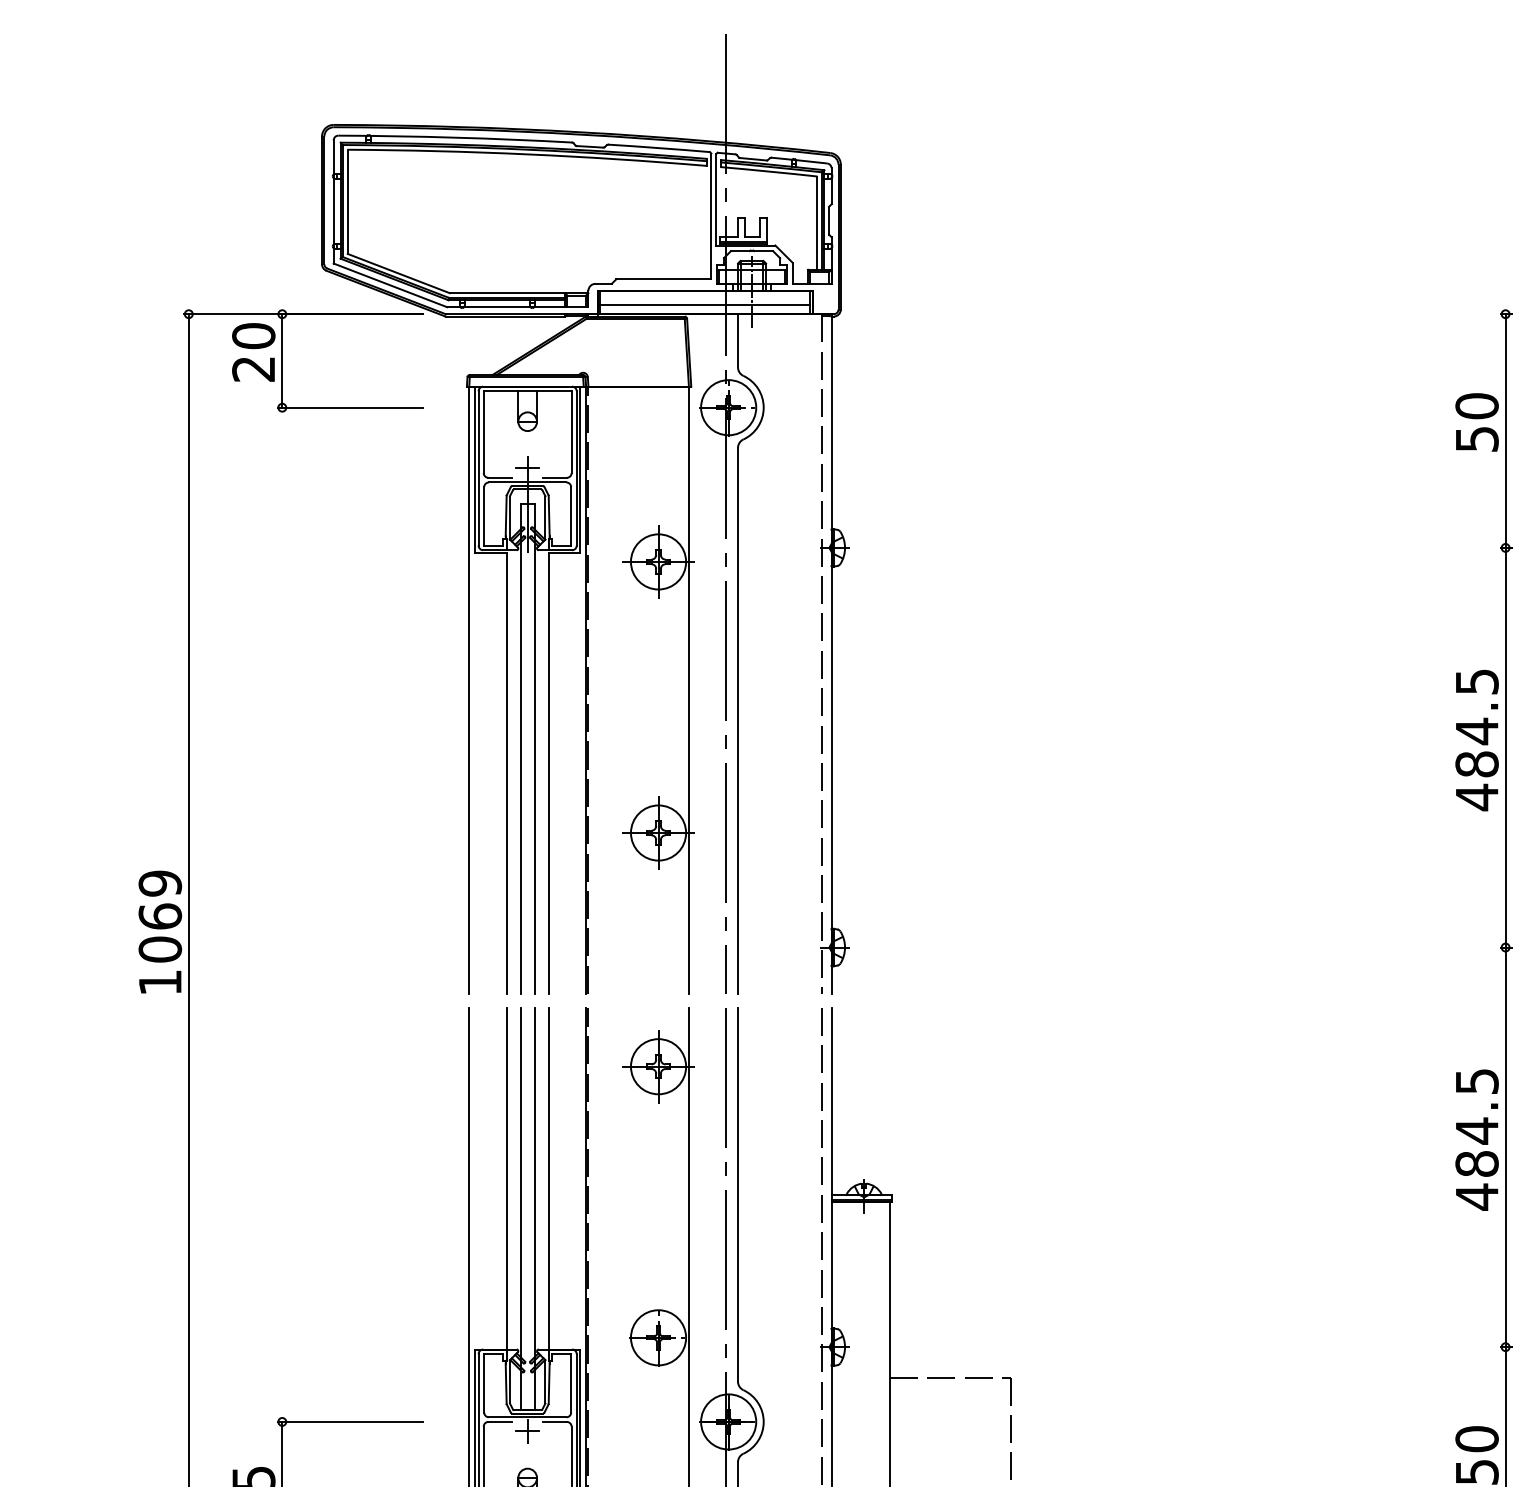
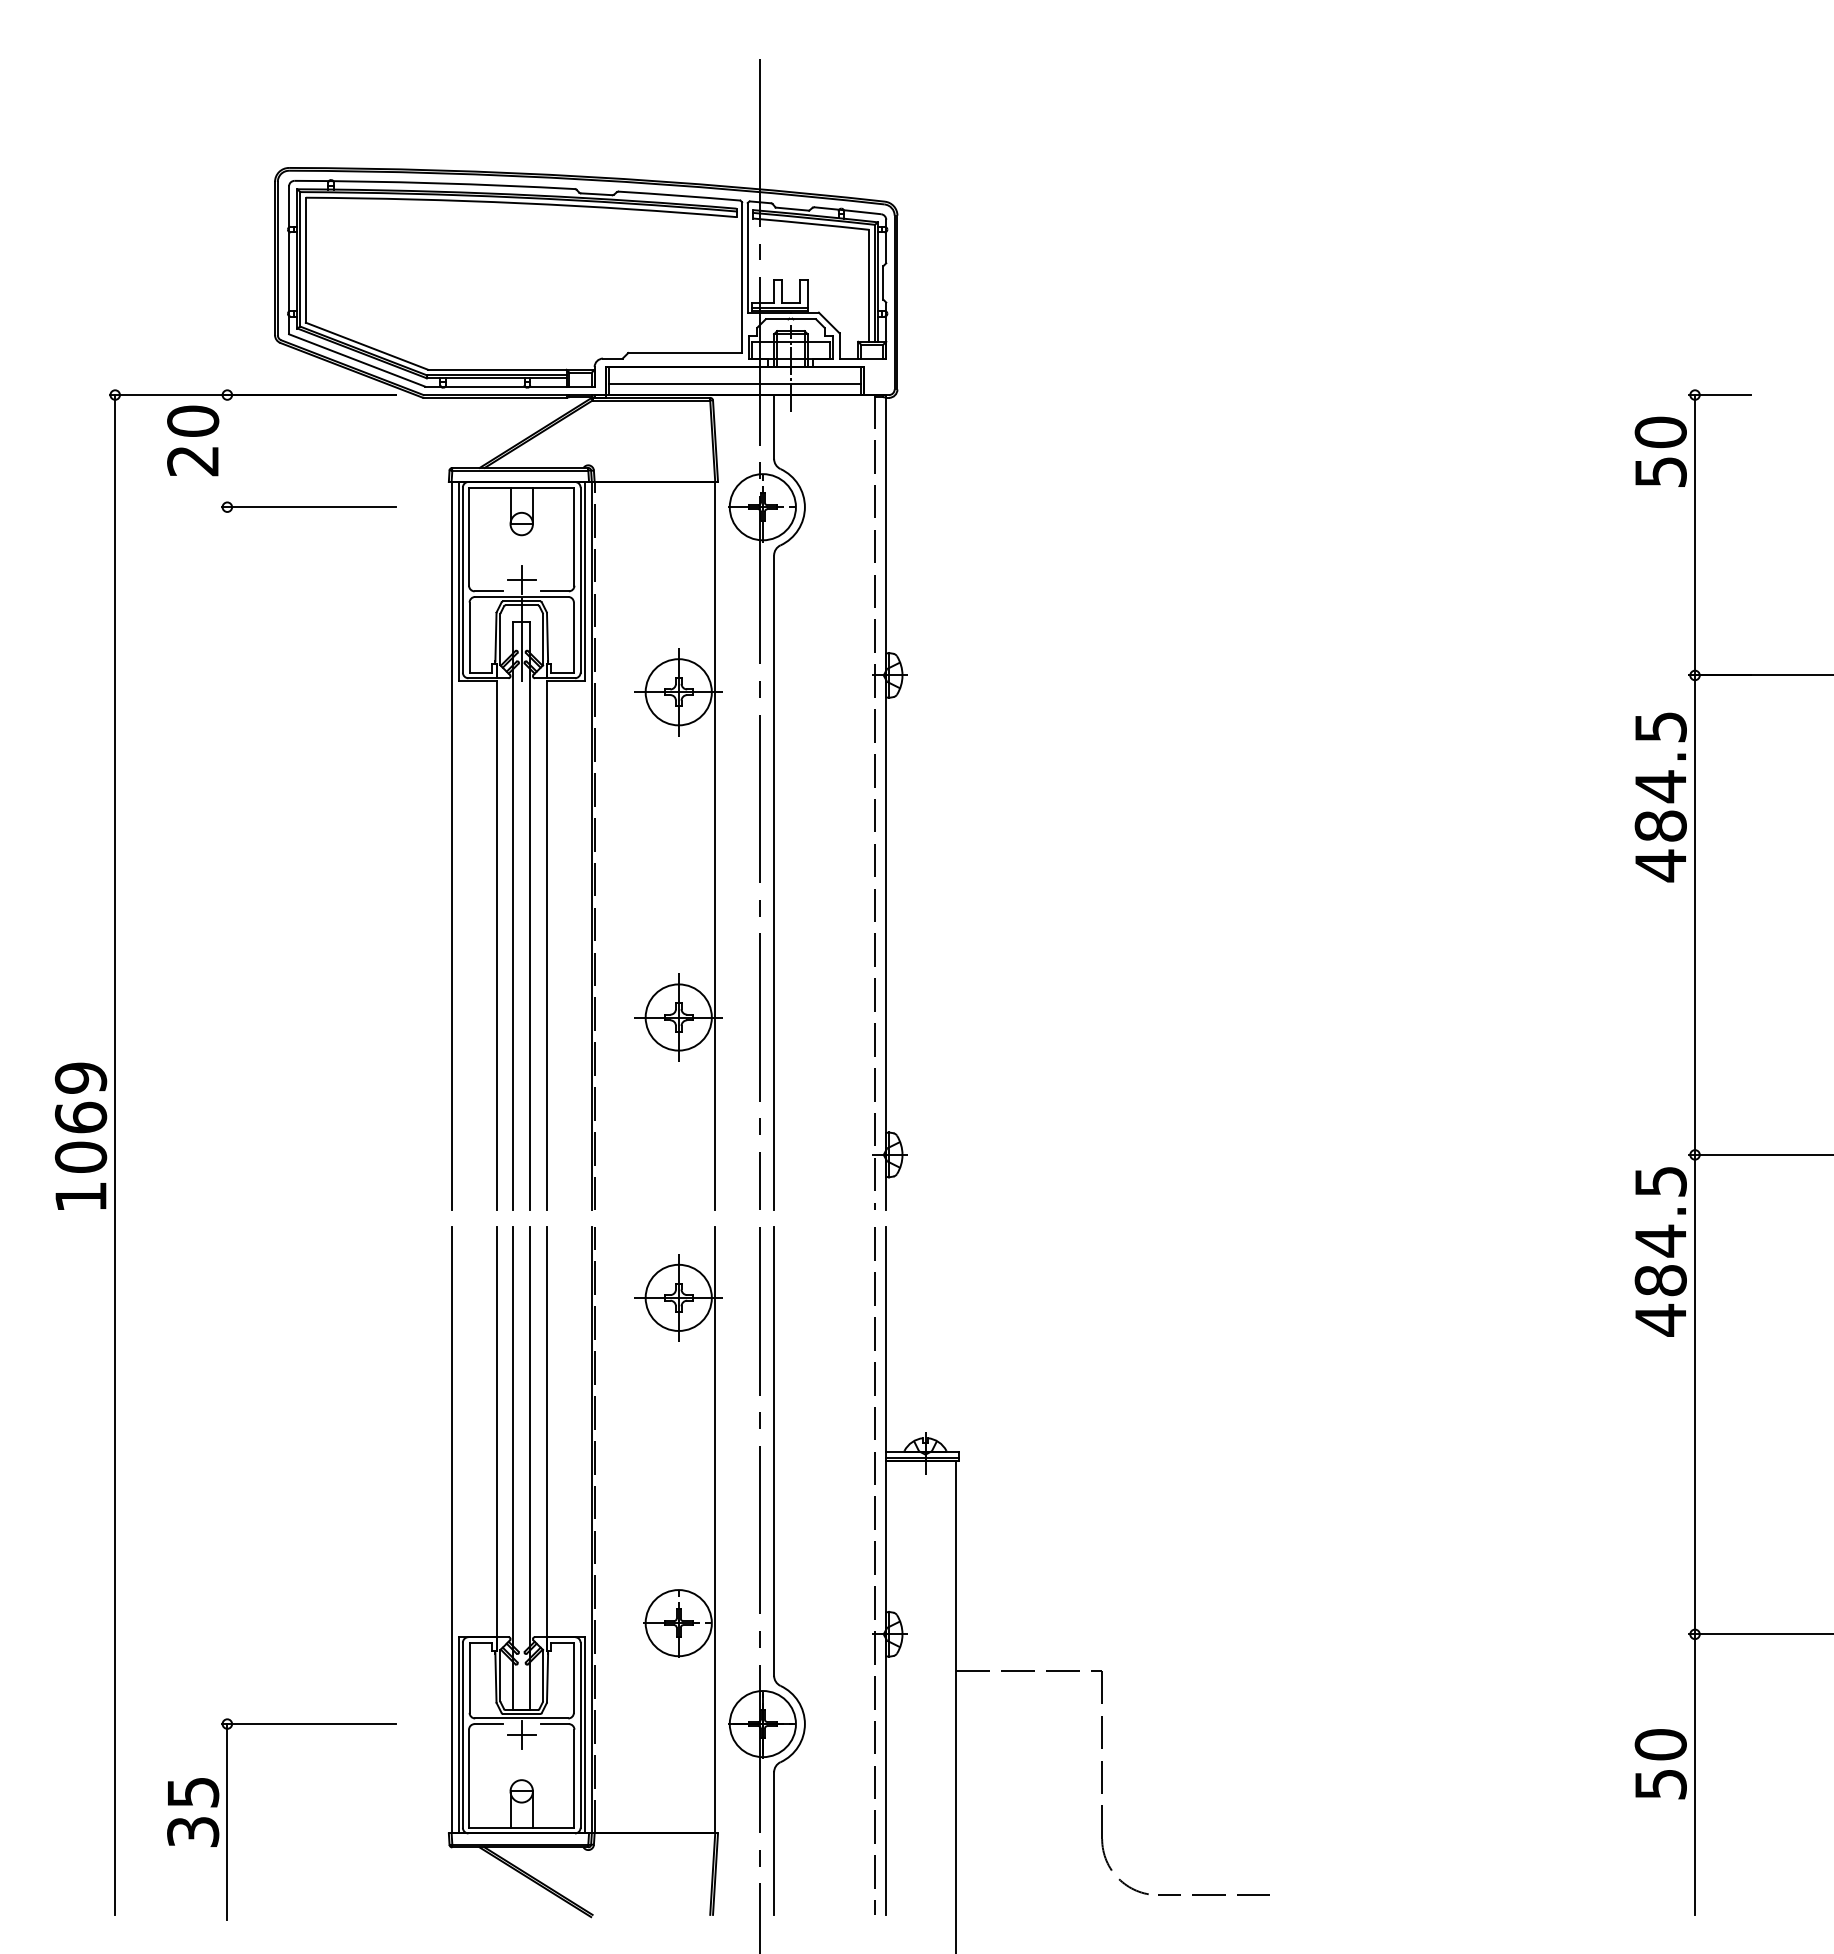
line: (282, 361) -> (227, 451), removed
text: (1476, 422) -> (1660, 451), moved
text: (1476, 740) -> (1660, 797), moved
text: (1476, 1139) -> (1660, 1251), moved

